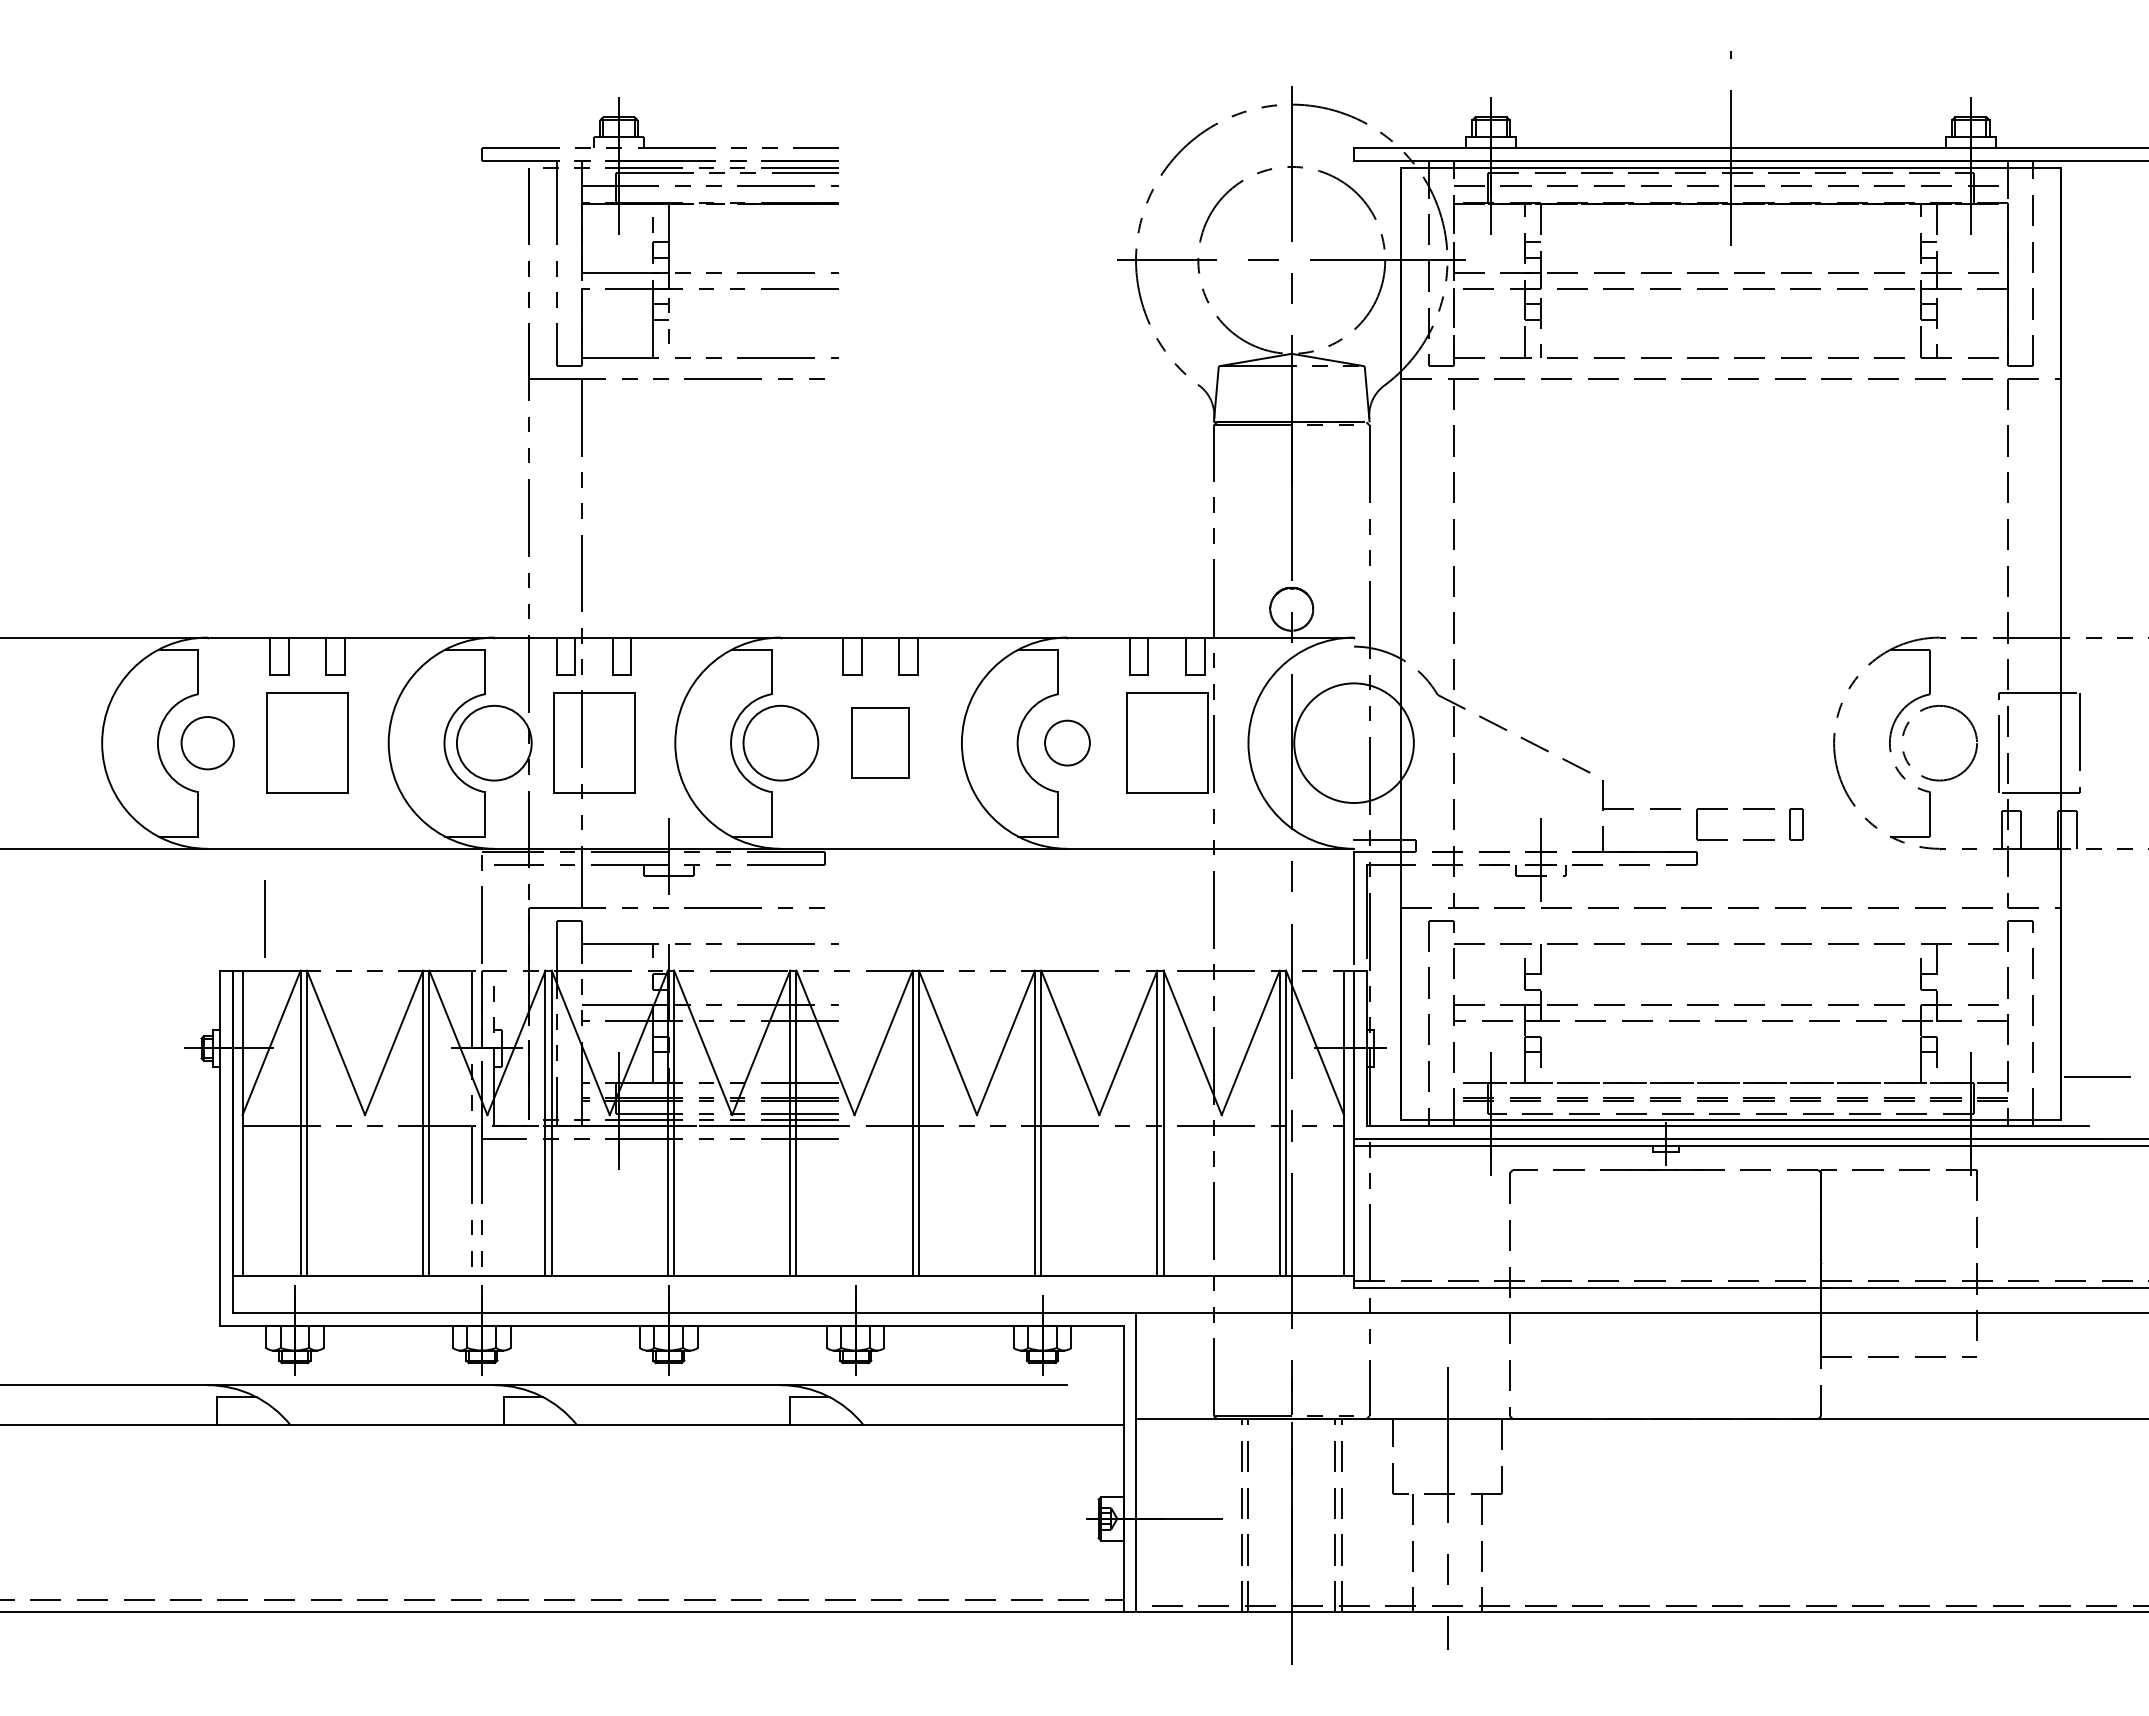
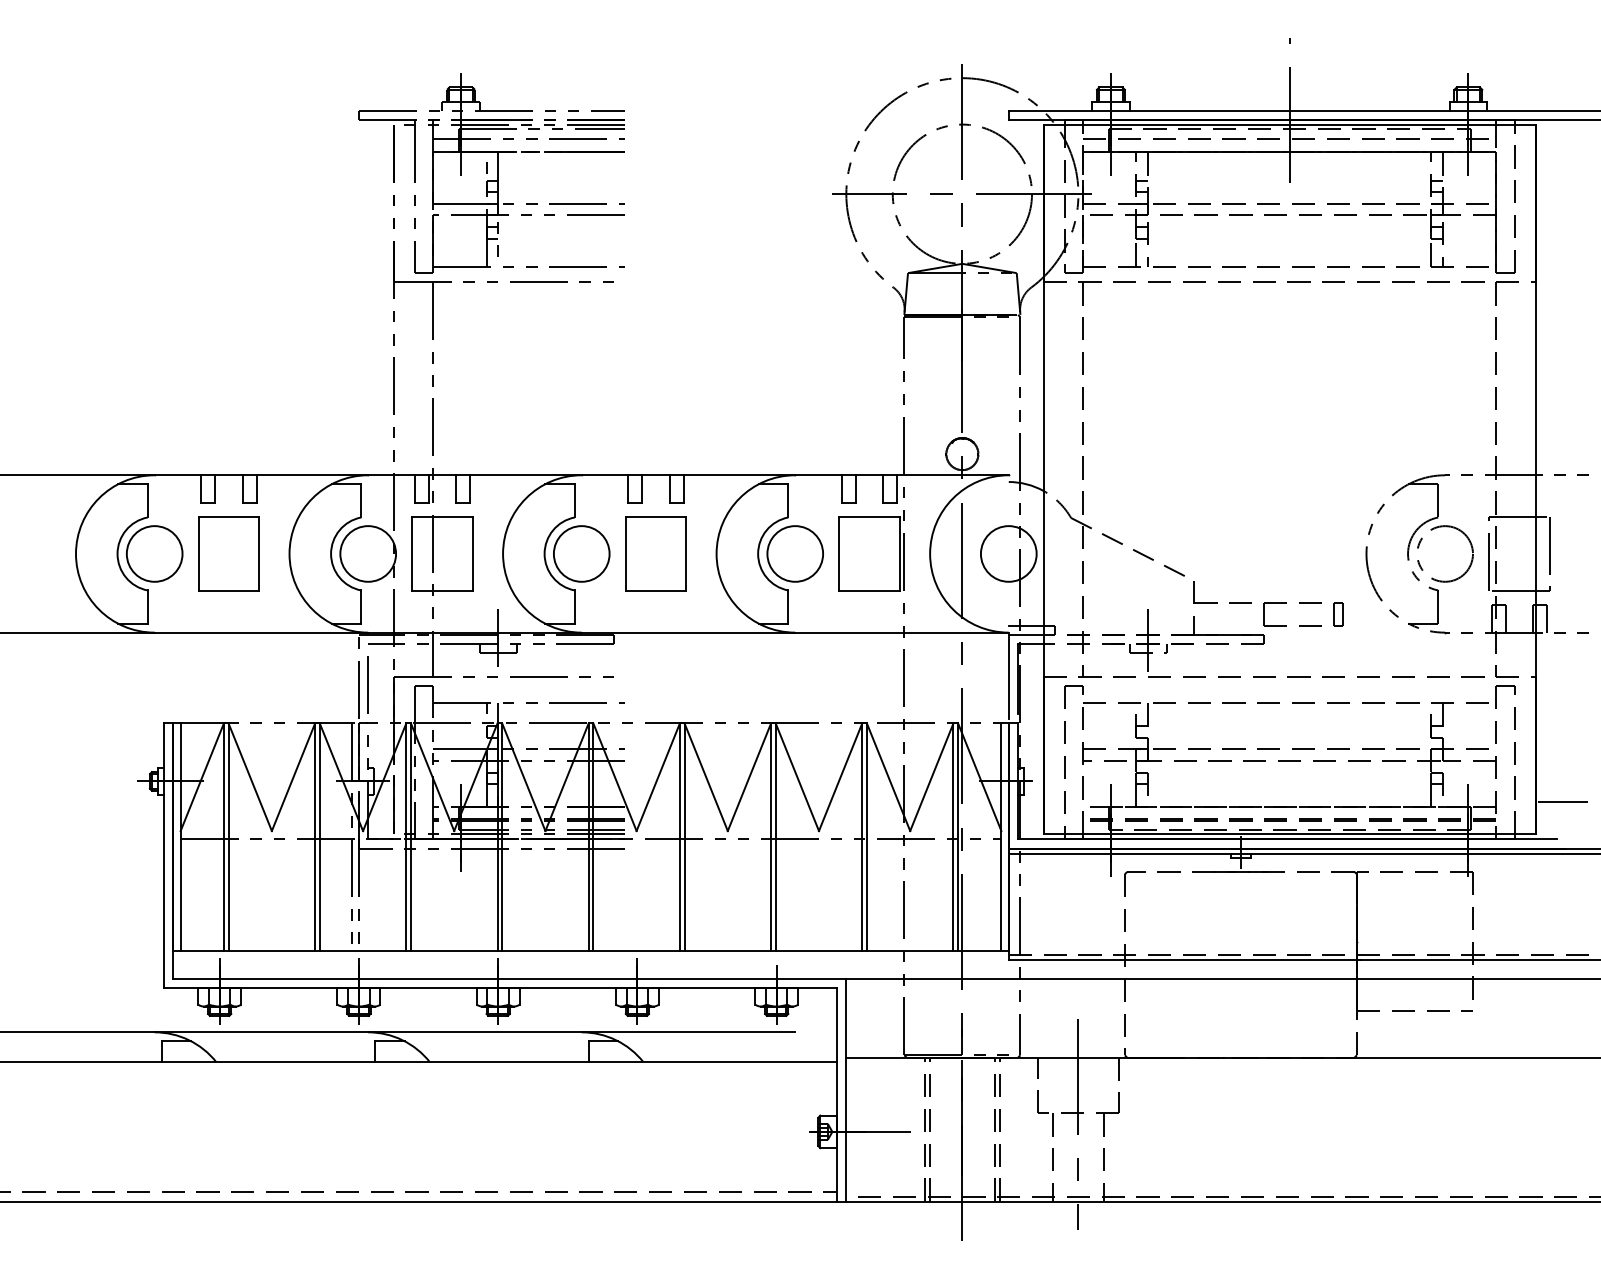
circle: (207, 742) -> (154, 553), size x1.43
part: (880, 742) -> (655, 553), size x1.43
circle: (1067, 742) -> (795, 553), size x1.67
circle: (1353, 742) -> (1008, 553), size x0.62
line: (264, 918) -> (367, 684), moved

